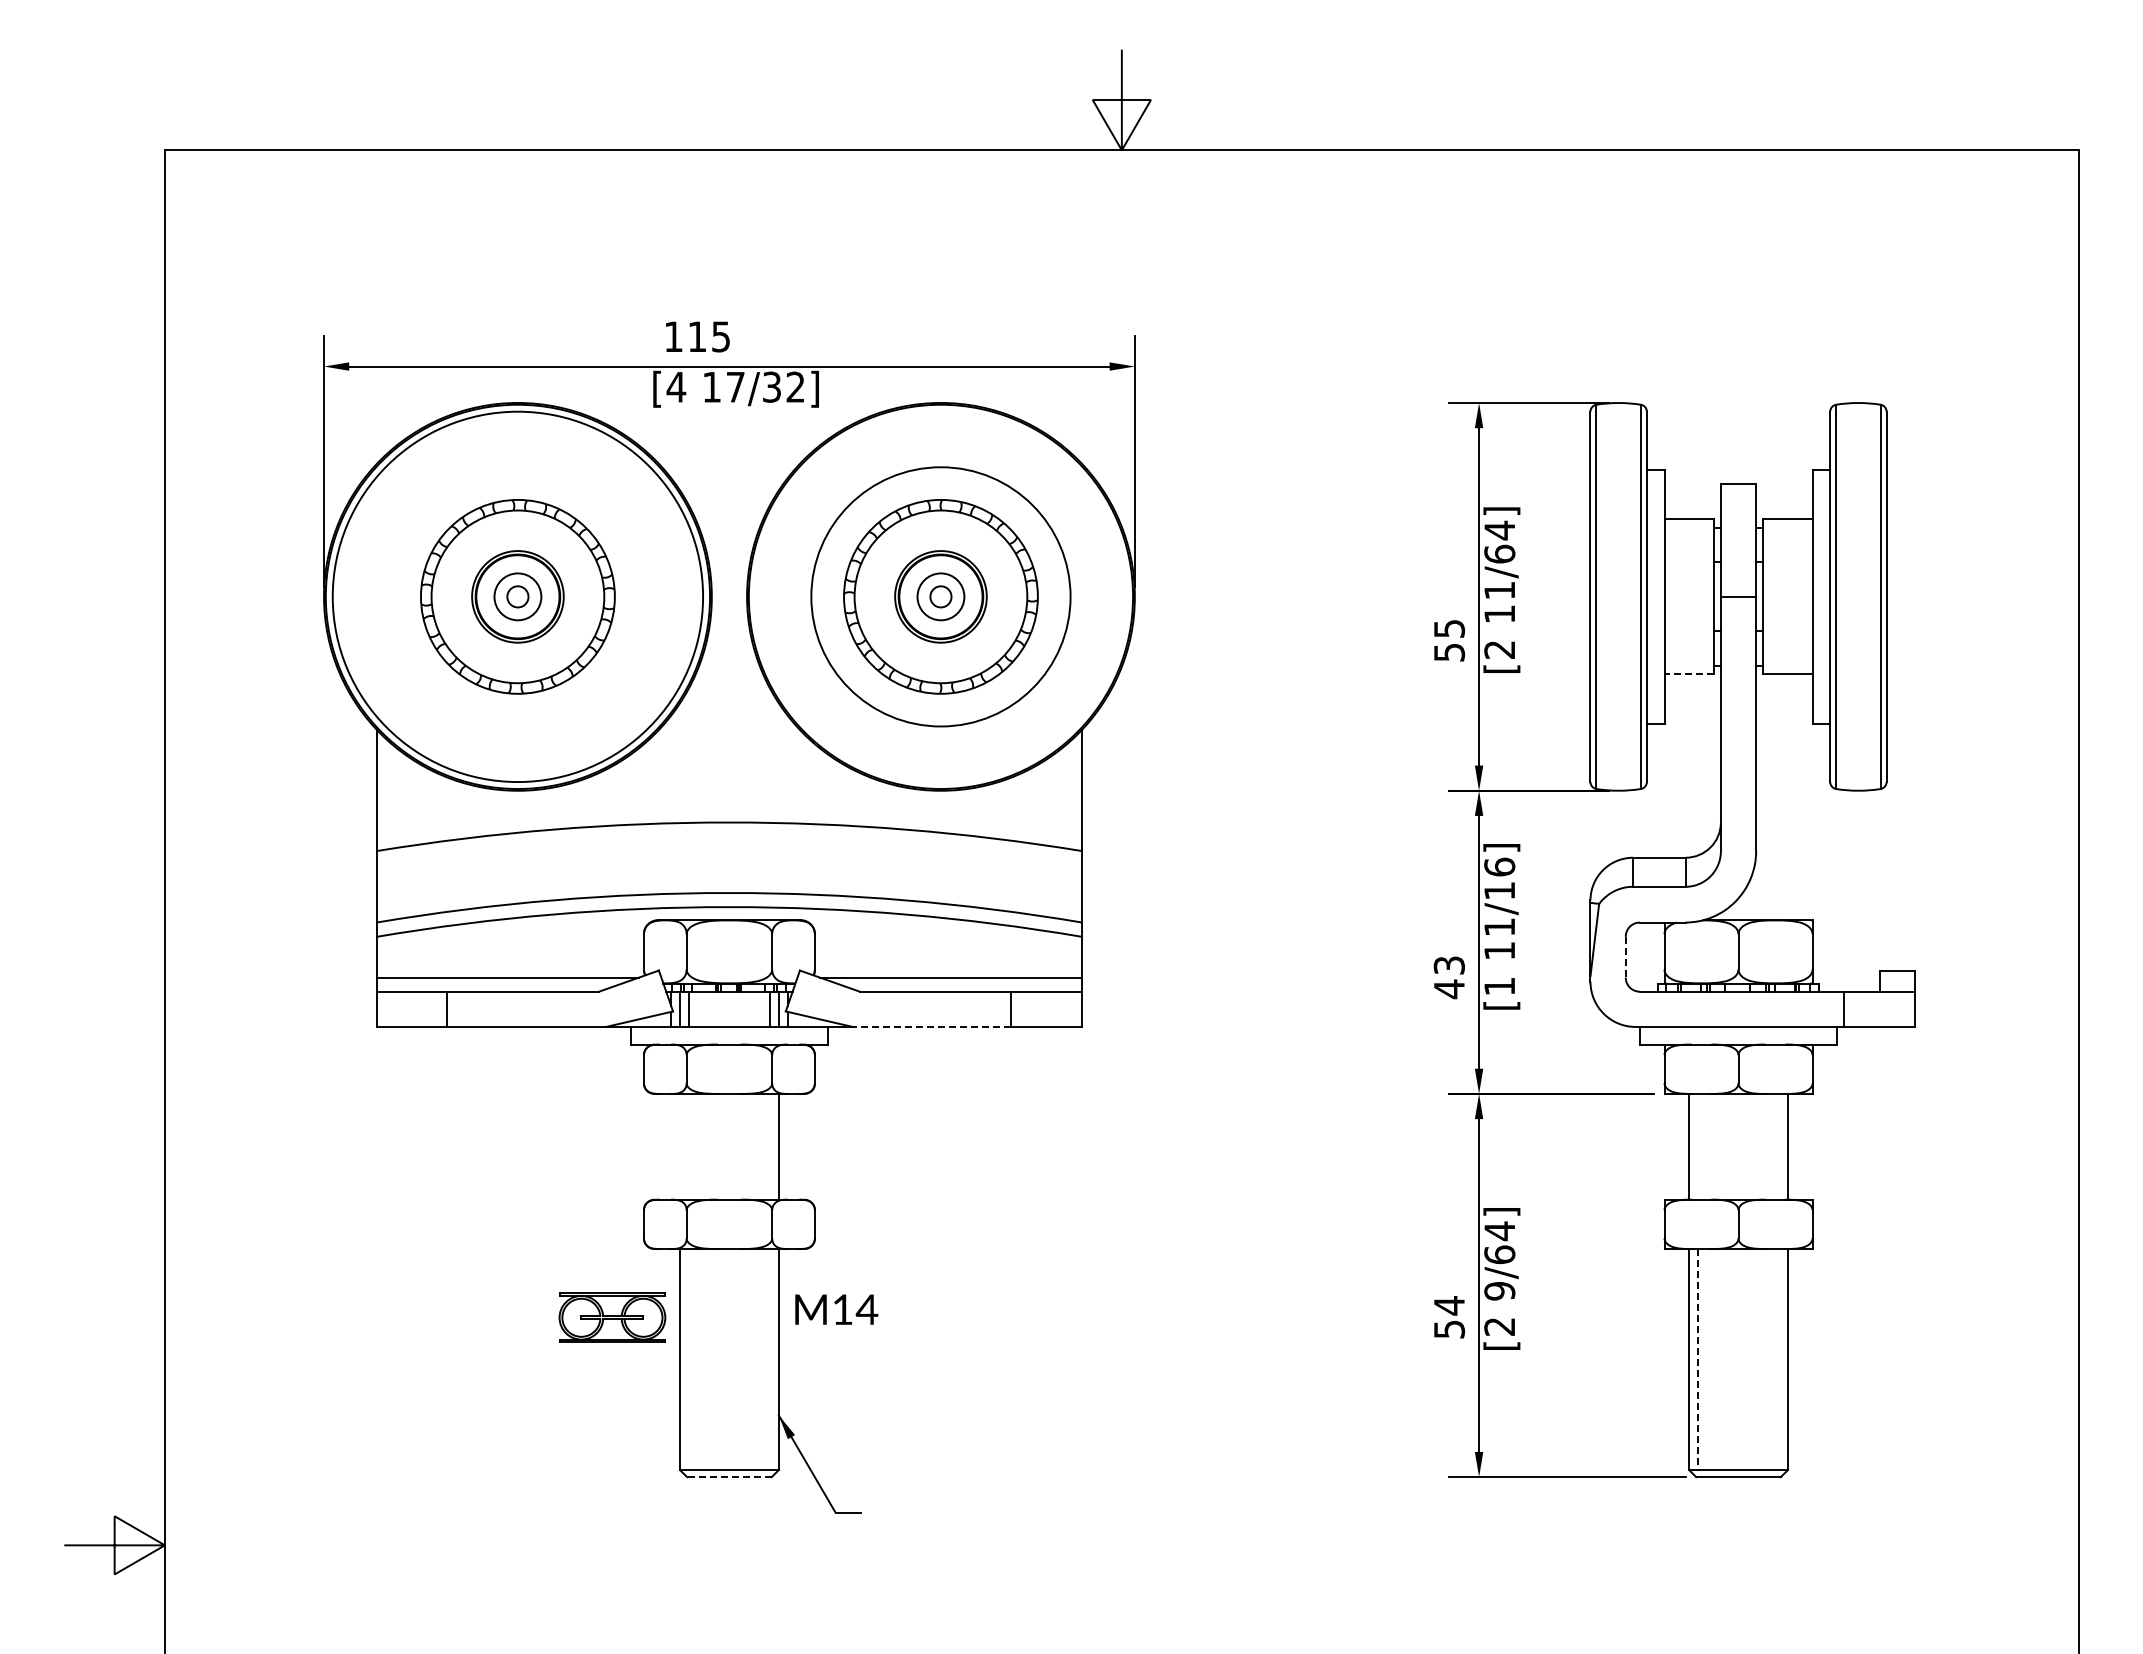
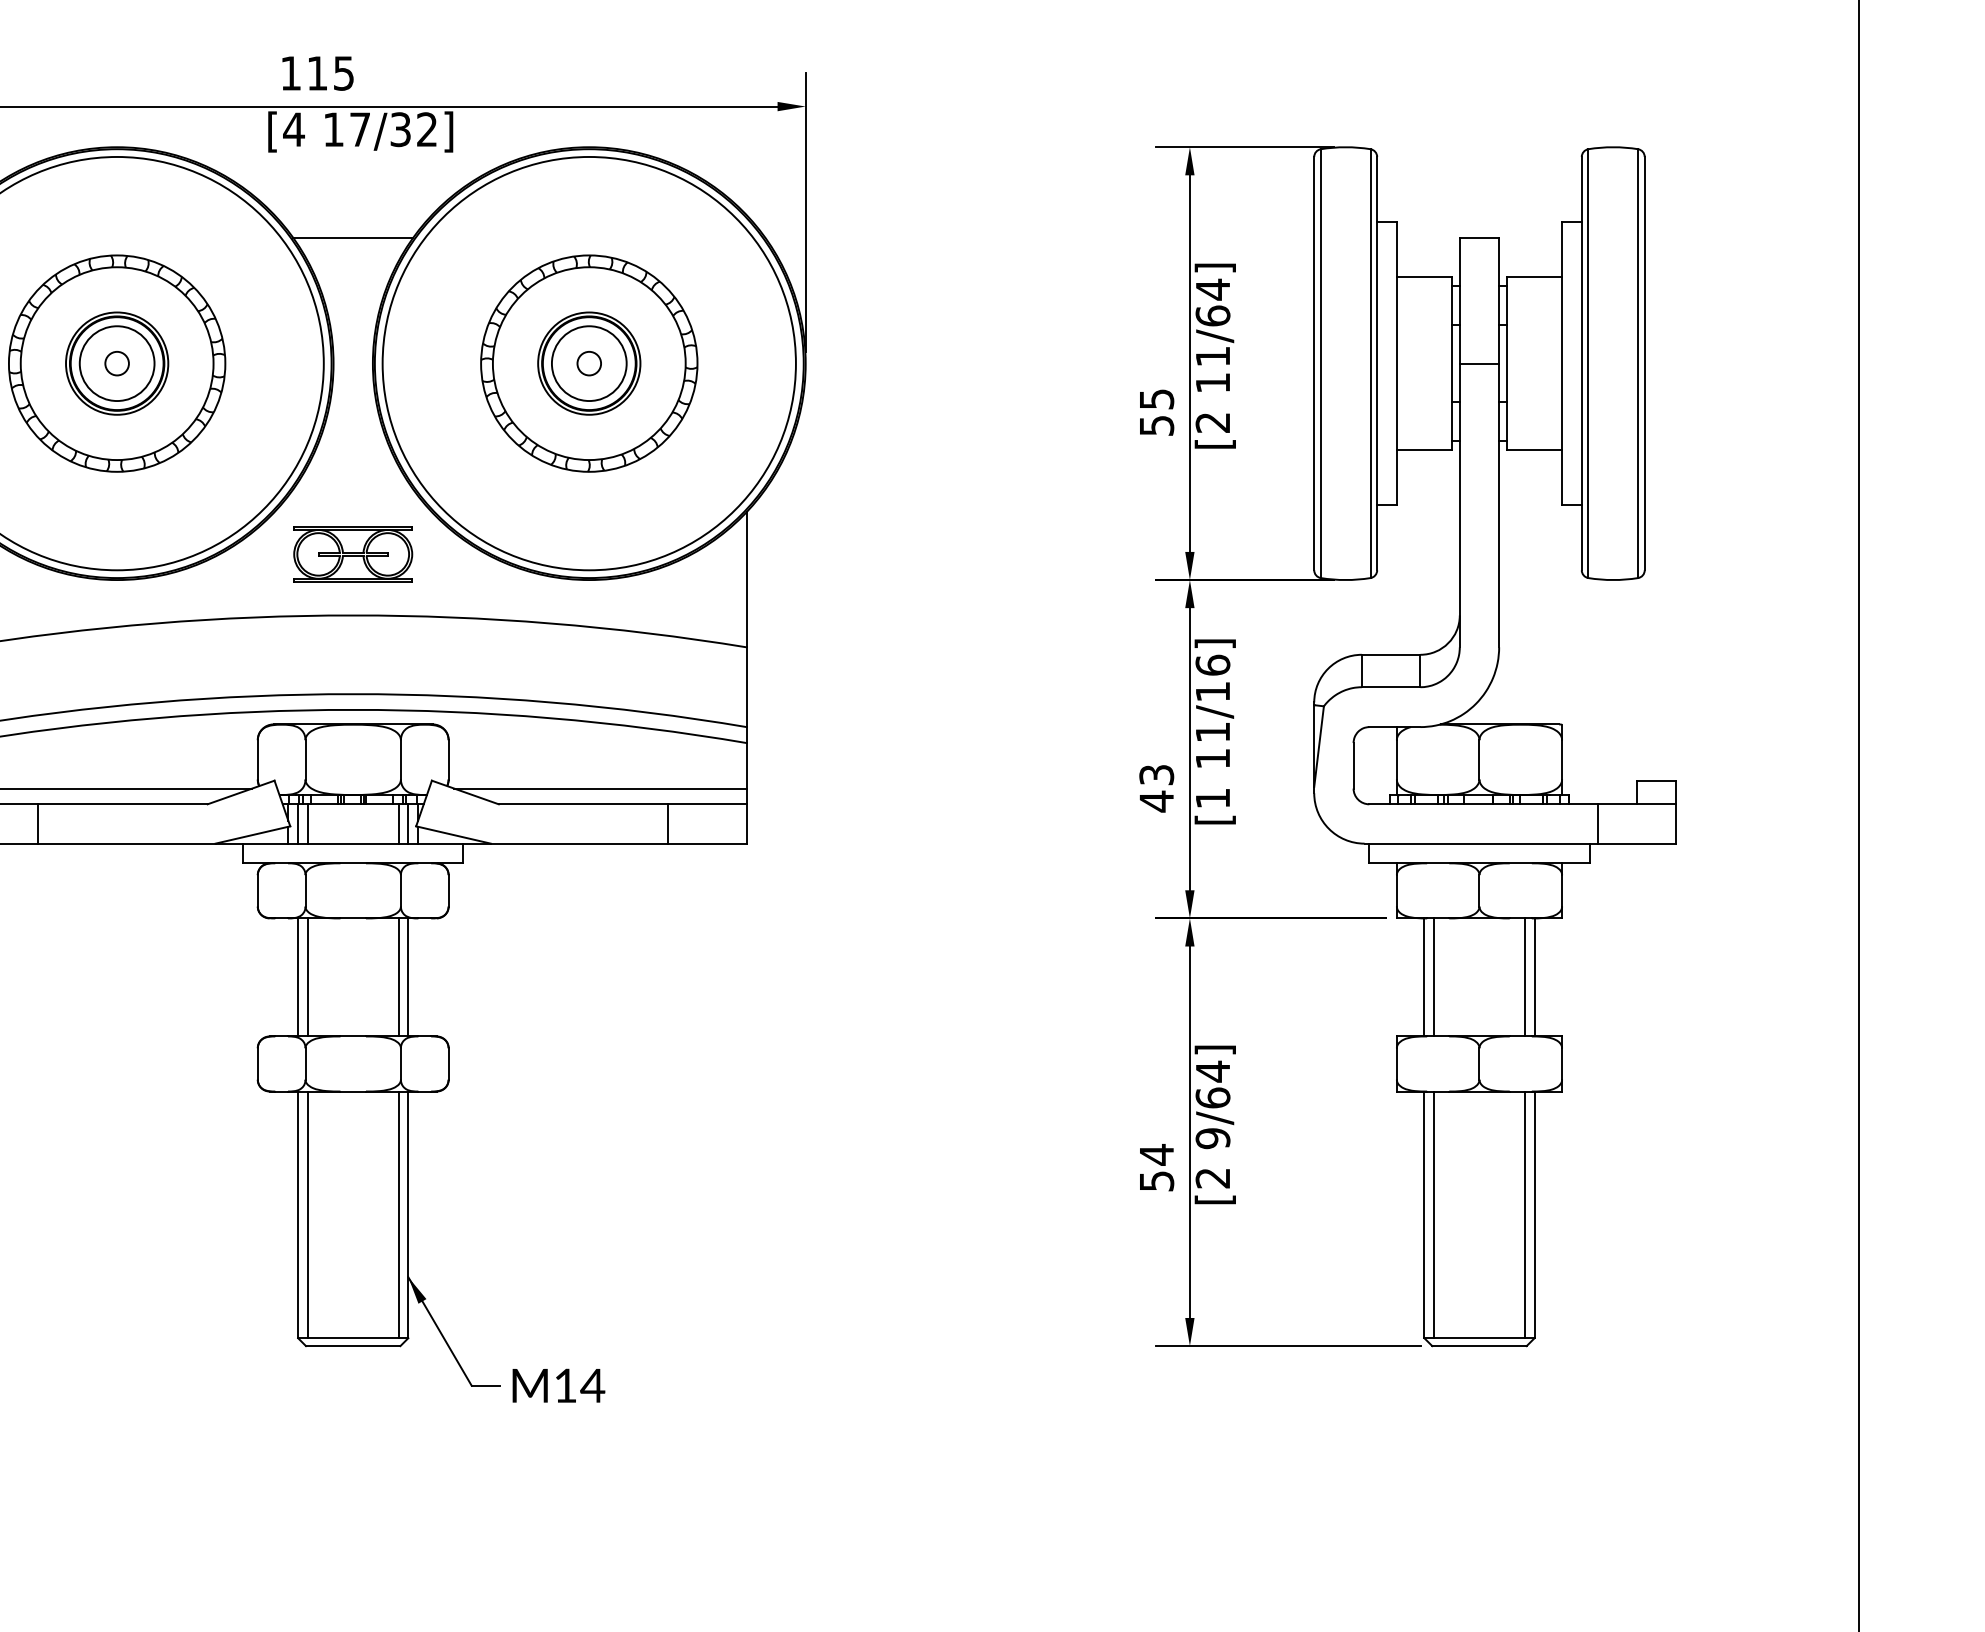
line: (729, 484) -> (353, 238), added
circle: (517, 596) -> (116, 363), size x1.43
circle: (940, 596) -> (588, 363), size x1.43
circle: (940, 596) -> (588, 363), size x1.43
line: (1689, 674) -> (1424, 450), dashed -> solid
line: (1625, 957) -> (1353, 766), dashed -> solid
line: (931, 1026) -> (578, 843), dashed -> solid
line: (680, 1146) -> (298, 977), added
line: (688, 1146) -> (307, 977), added
line: (770, 1146) -> (399, 977), added
line: (1697, 1146) -> (1433, 977), added
line: (1779, 1146) -> (1525, 977), added
text: (836, 1309) -> (558, 1385), moved
part: (612, 1317) -> (353, 554), moved
line: (688, 1359) -> (307, 1214), added
line: (770, 1359) -> (399, 1214), added
line: (1697, 1359) -> (1433, 1214), dashed -> solid
line: (1779, 1359) -> (1525, 1214), added
line: (728, 1477) -> (352, 1346), dashed -> solid

